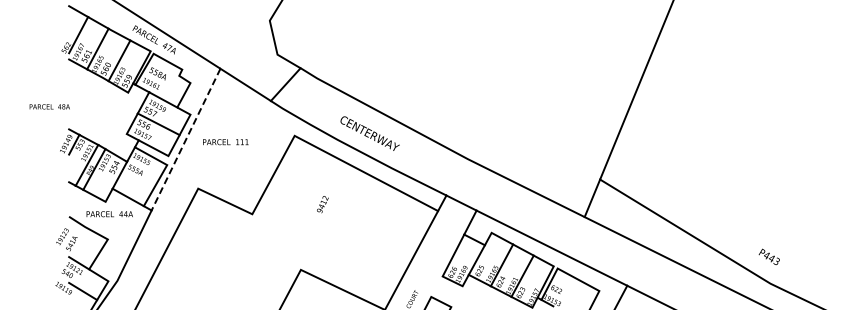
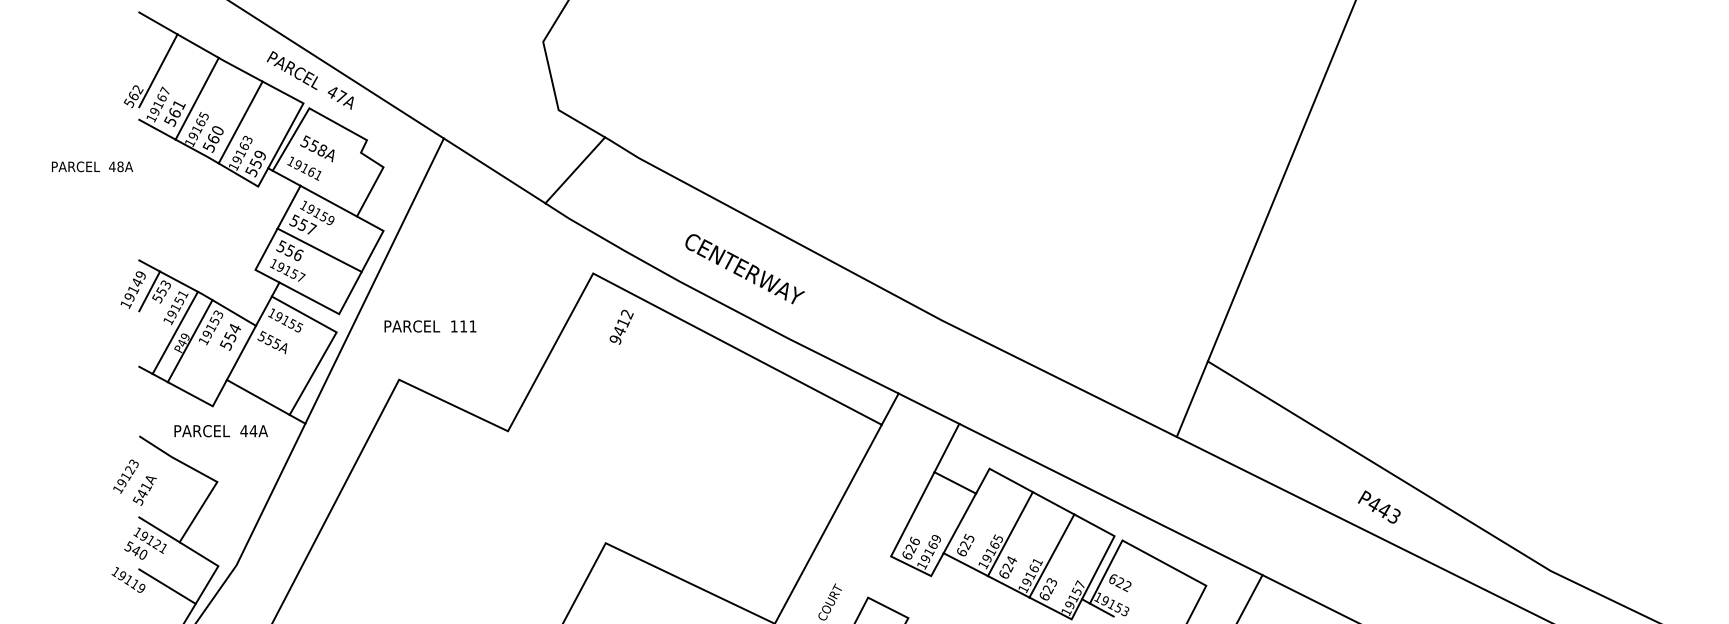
text: (49, 106) -> (91, 166), moved
line: (186, 139) -> (375, 280), dashed -> solid
text: (225, 142) -> (429, 327), moved
text: (322, 204) -> (621, 327), moved
text: (768, 256) -> (1377, 506), moved

